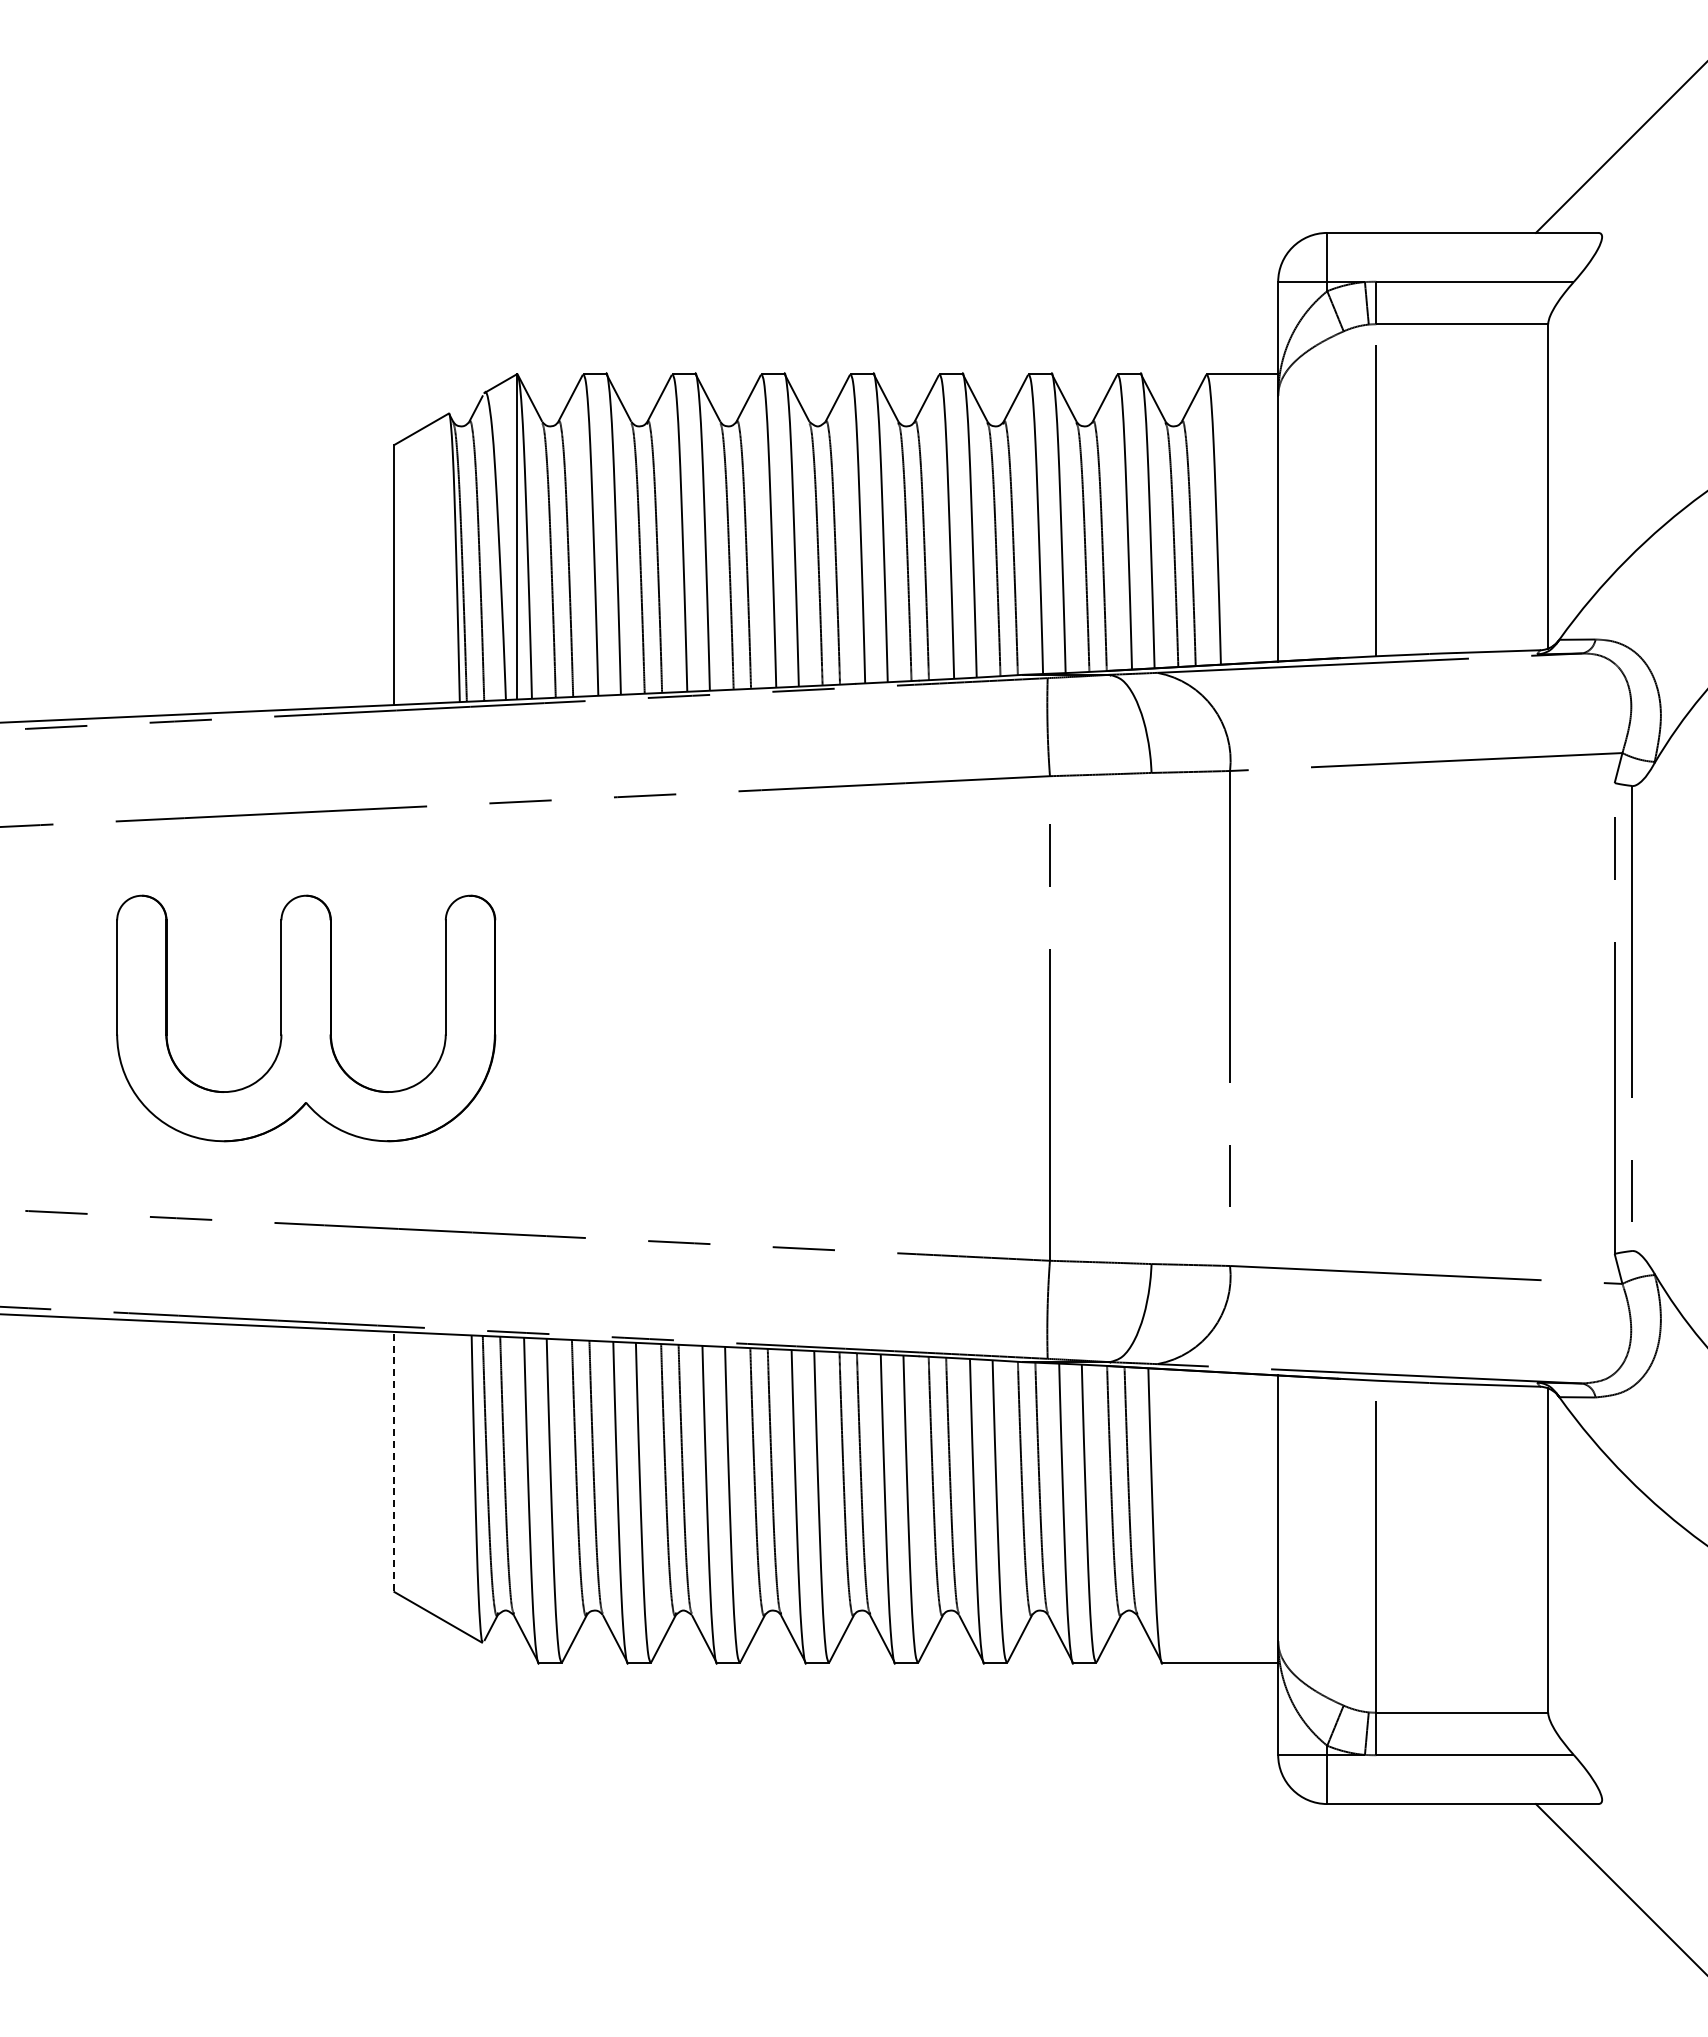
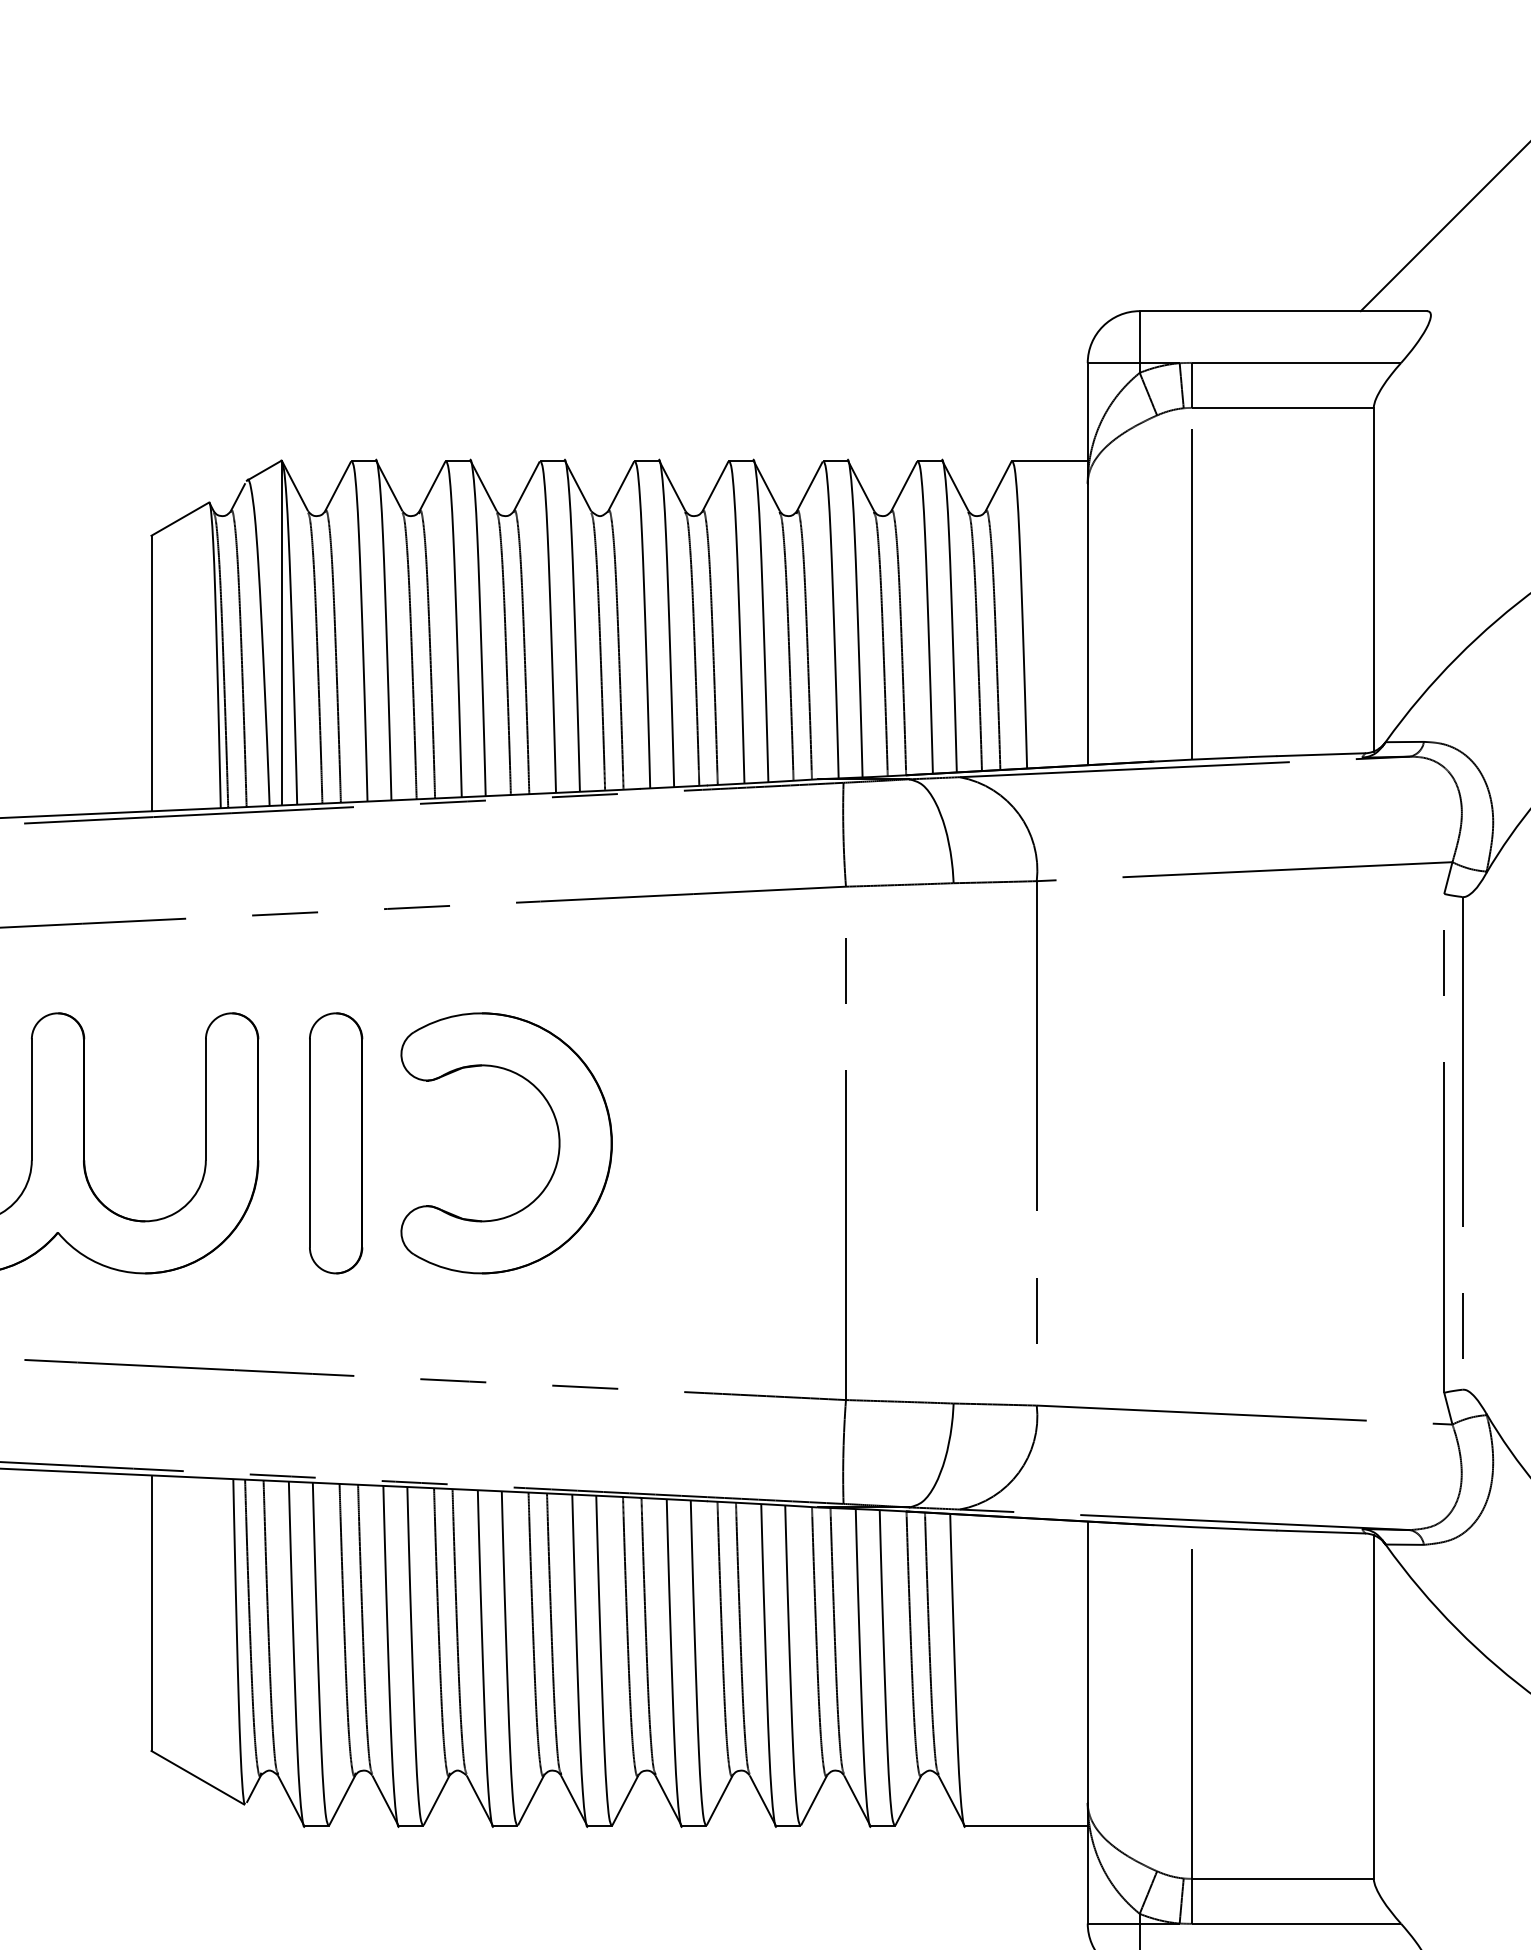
part: (568, 1018) -> (335, 1143), added
part: (778, 1018) -> (558, 1143), added
line: (394, 1463) -> (151, 1614), dashed -> solid

